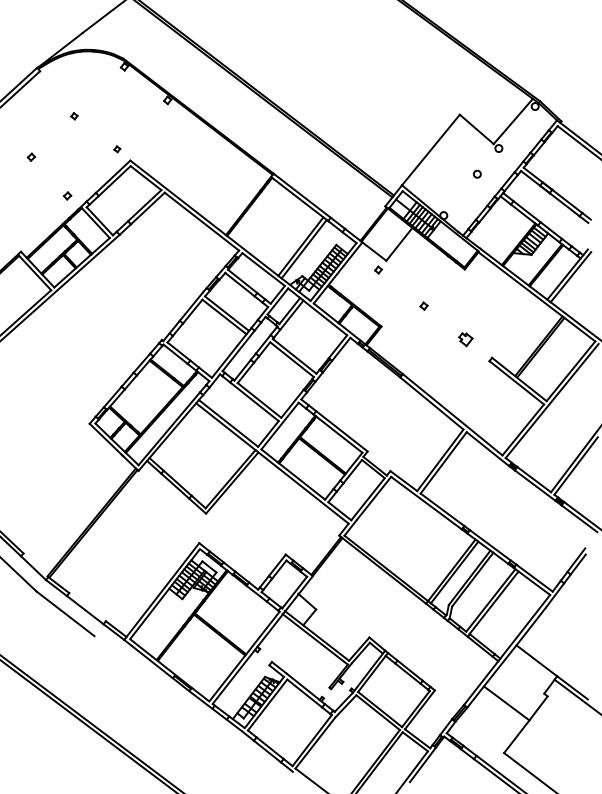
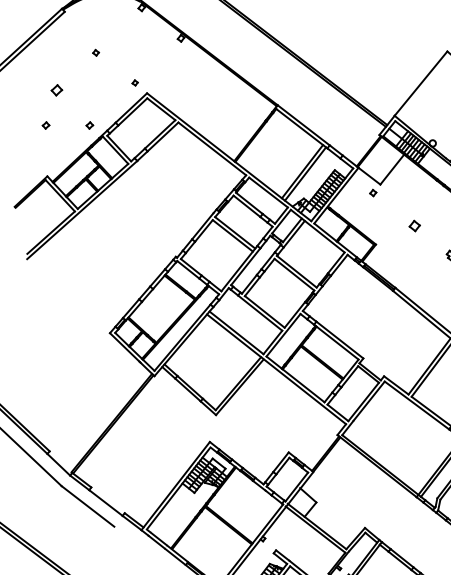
part: (31, 156) -> (56, 89), size x1.6
part: (19, 195) -> (46, 125), added
part: (423, 305) -> (414, 225), size x1.6

